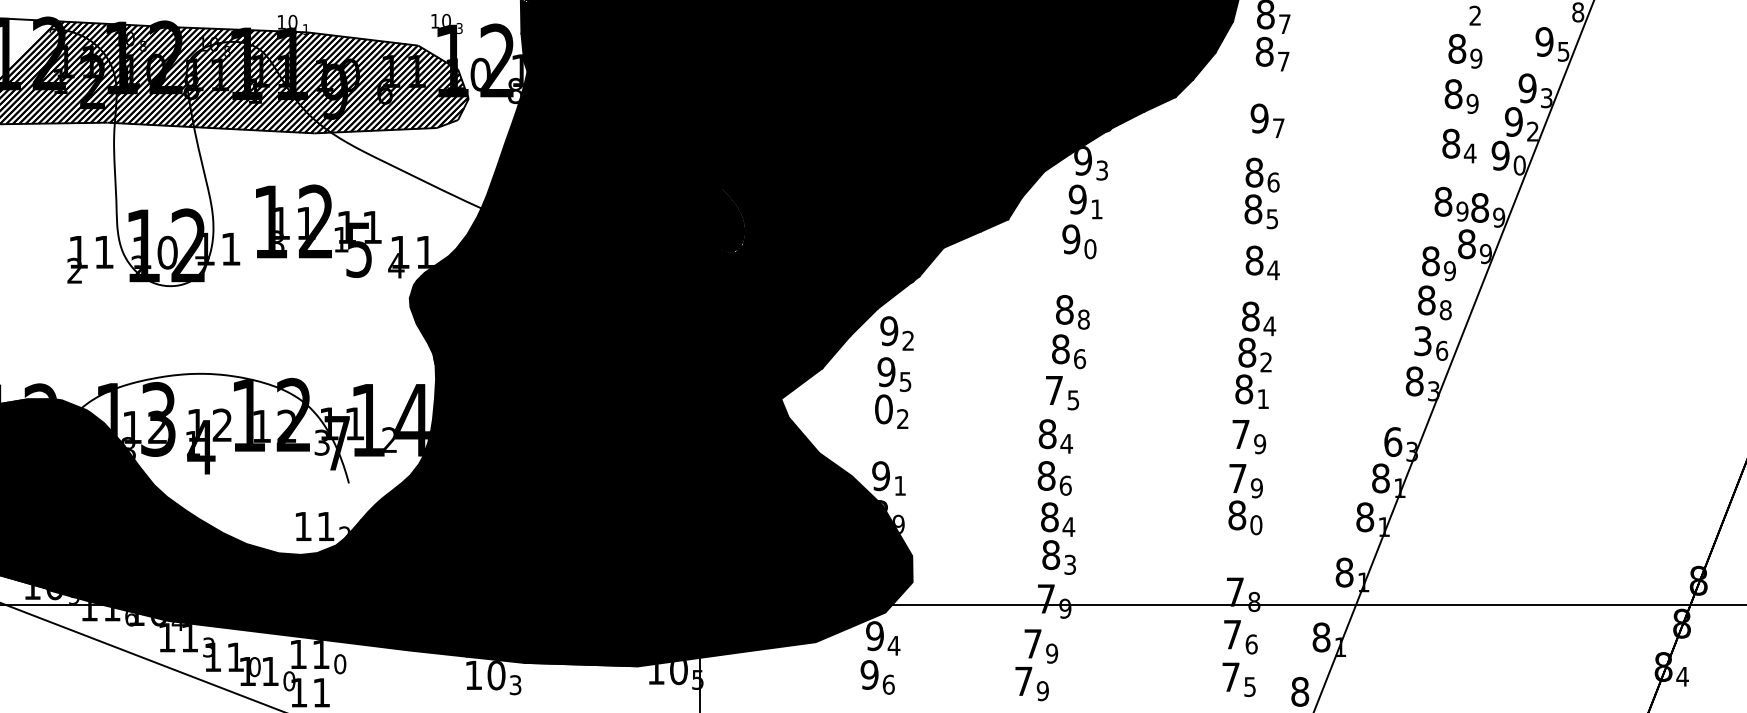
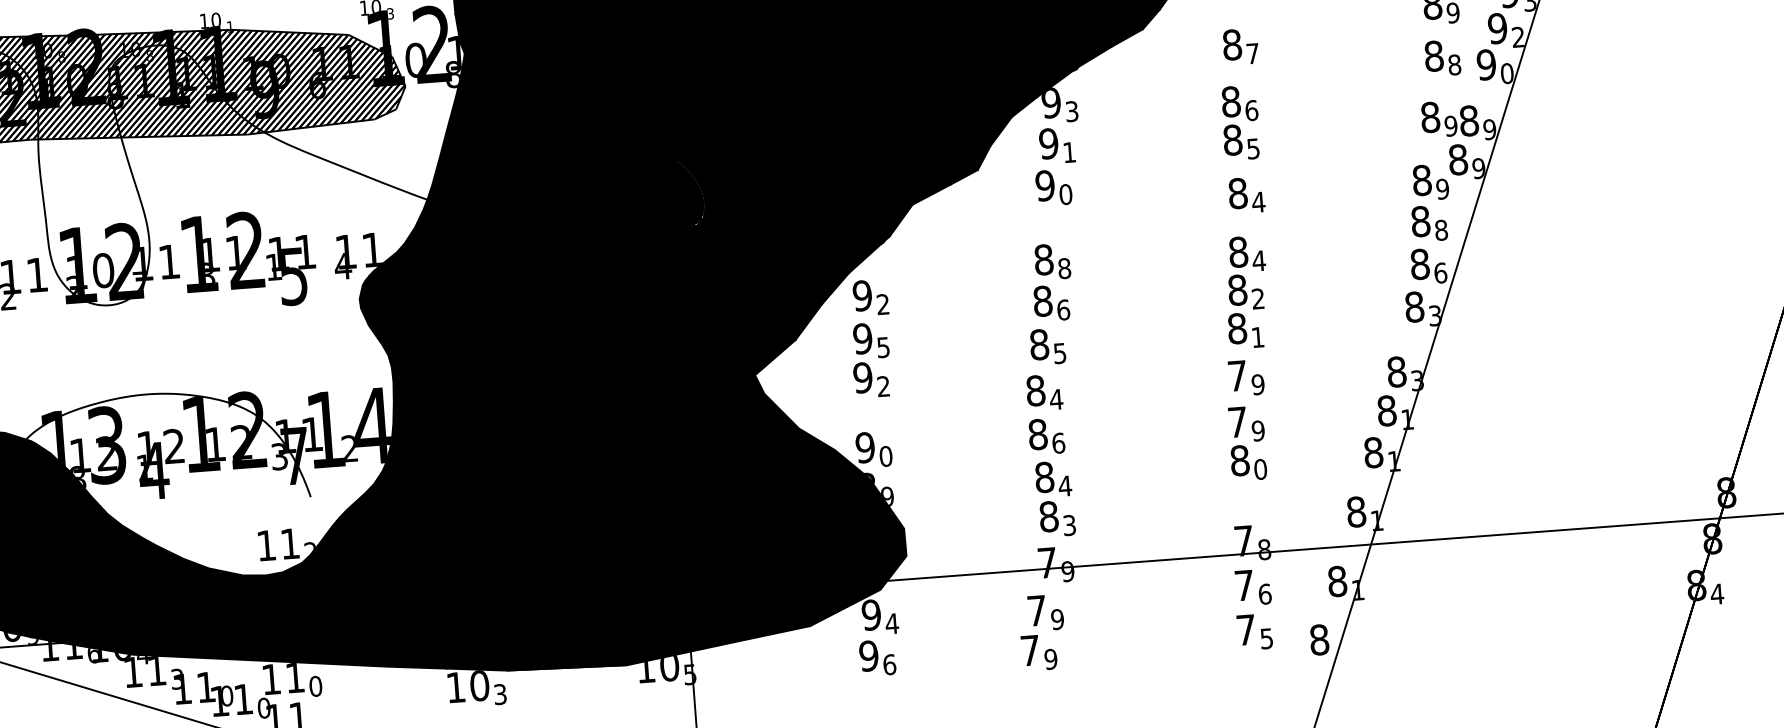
text: (1259, 118) -> (1232, 44), 9 -> 8
text: (1469, 153) -> (1453, 65), 4 -> 8
text: (318, 230) -> (249, 259), moved
text: (1422, 341) -> (1419, 264), 3 -> 8
text: (1054, 390) -> (1039, 344), 7 -> 8
text: (883, 409) -> (862, 378), 0 -> 9
text: (1393, 441) -> (1397, 371), 6 -> 8
text: (900, 485) -> (886, 455), 1 -> 0

